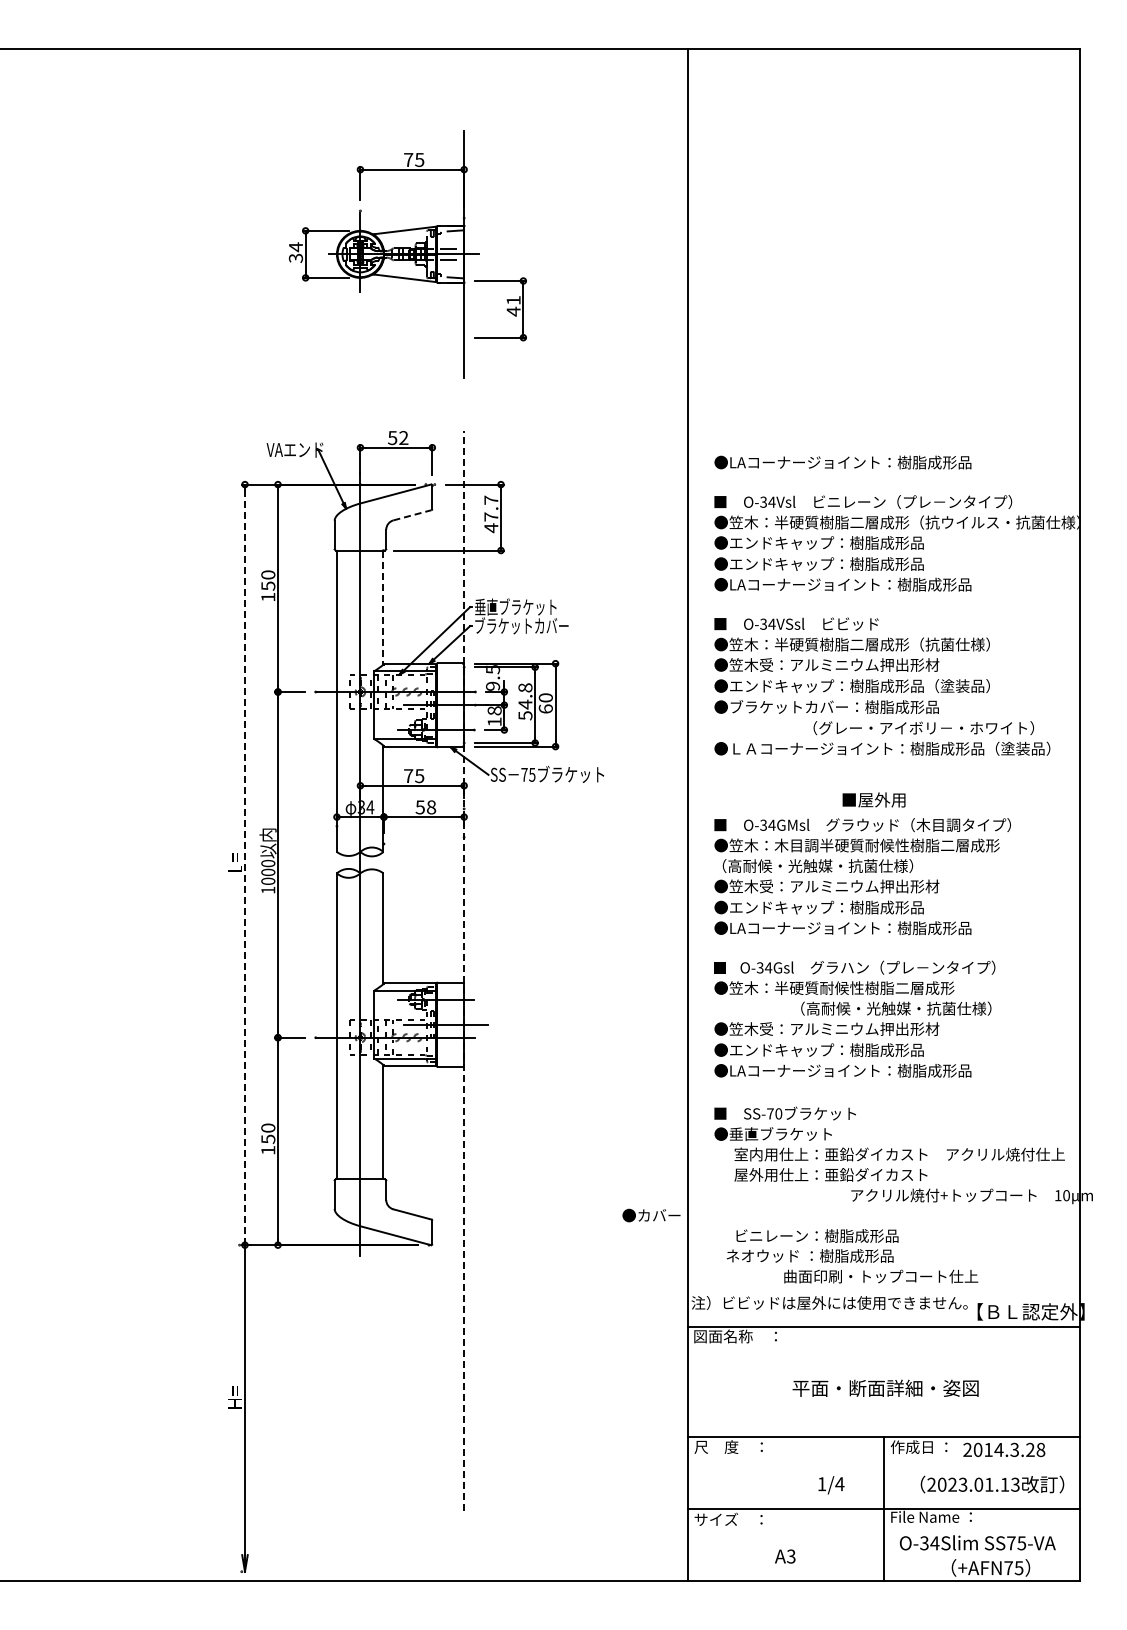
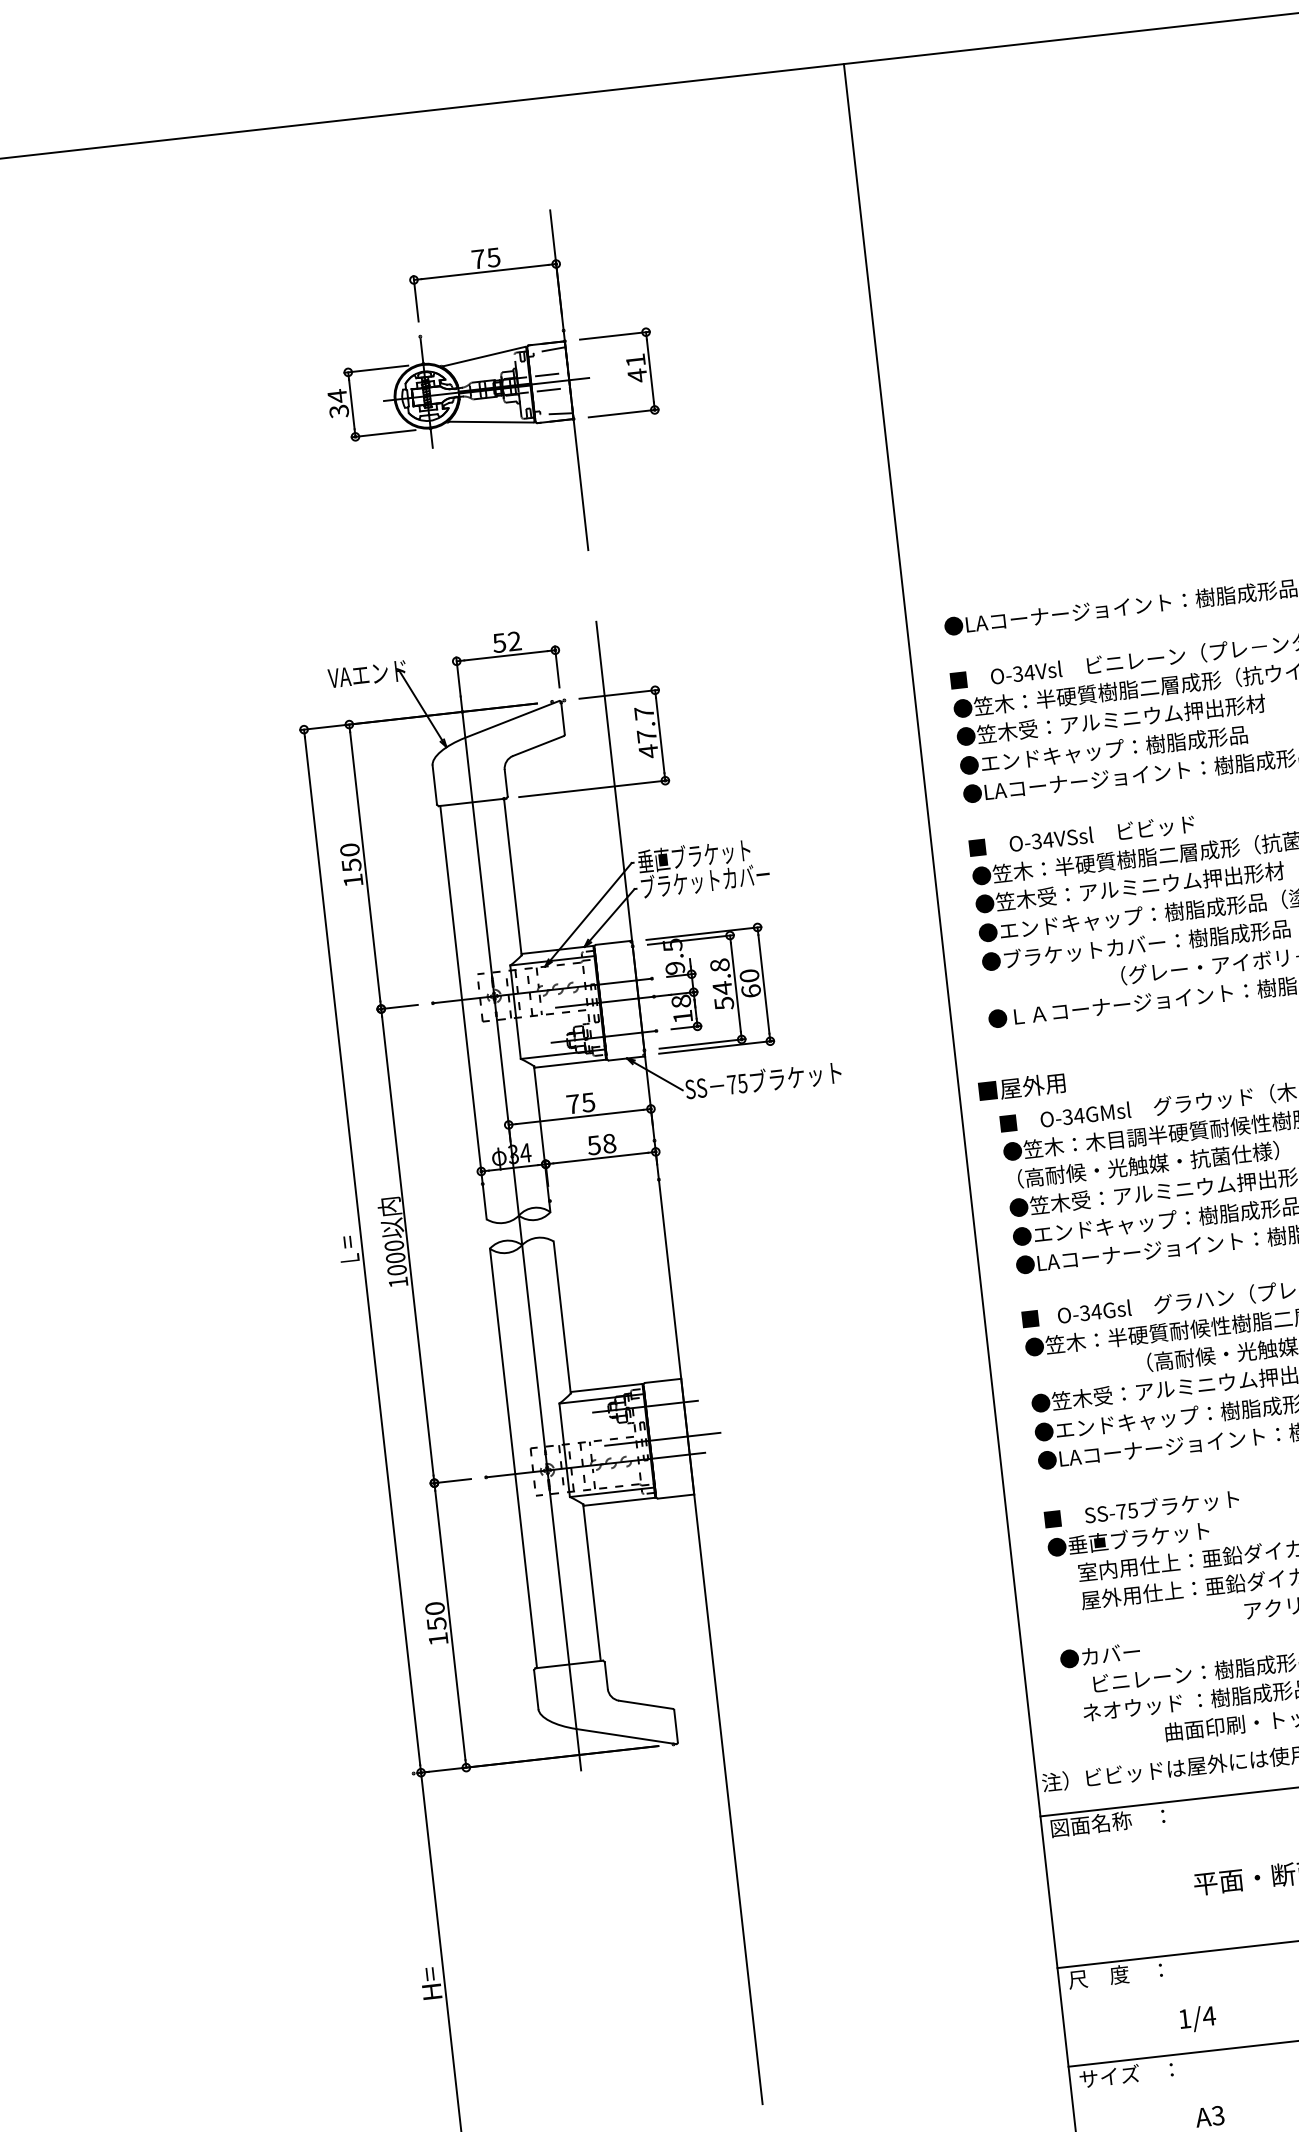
part: (500, 309) -> (619, 374), moved
line: (412, 515) -> (538, 746), dashed -> solid
text: (834, 542) -> (1121, 718), ●エンドキャップ：樹脂成形品 -> ●笠木受：アルミニウム押出形材
line: (383, 608) -> (513, 878), dashed -> solid
text: (873, 799) -> (1021, 1086), moved
line: (244, 864) -> (361, 1250), dashed -> solid
line: (464, 970) -> (679, 1362), dashed -> solid
text: (778, 1113) -> (1132, 1510), SS-70 -> SS-75
text: (651, 1215) -> (1100, 1655), moved
text: (831, 1485) -> (1197, 2019), moved

